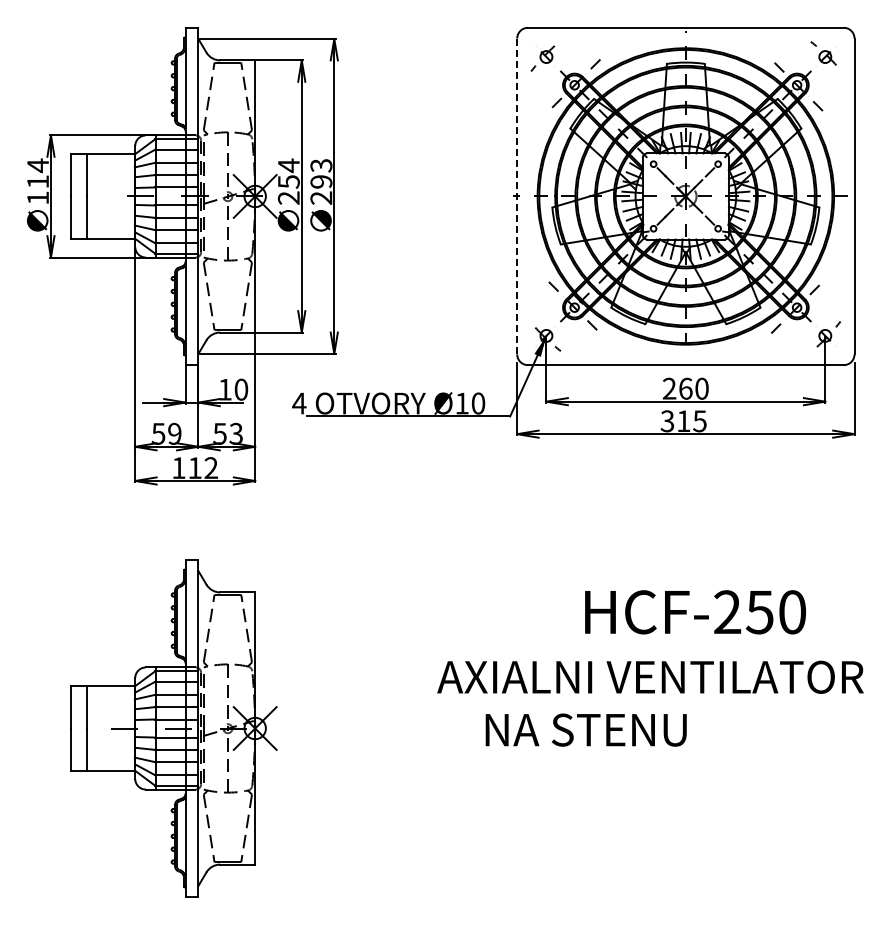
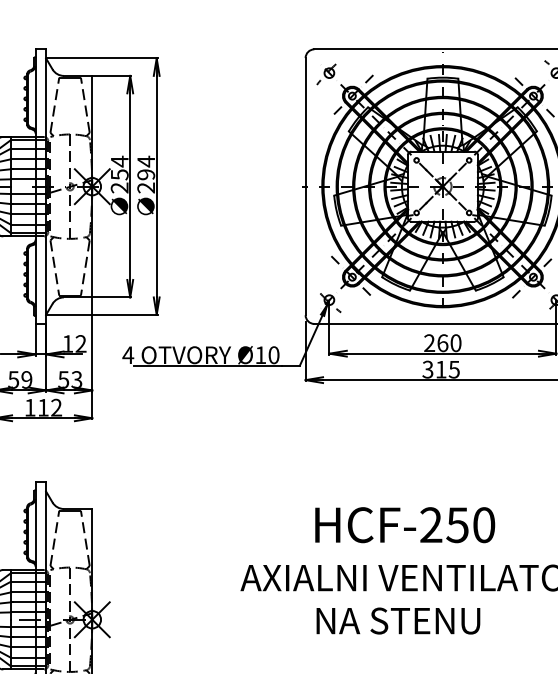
text: (321, 165) -> (146, 161), 293 -> 294
line: (517, 196) -> (305, 186), dashed -> solid
text: (241, 389) -> (81, 343), 10 -> 12
text: (695, 612) -> (405, 525), moved
text: (585, 729) -> (397, 620), moved

